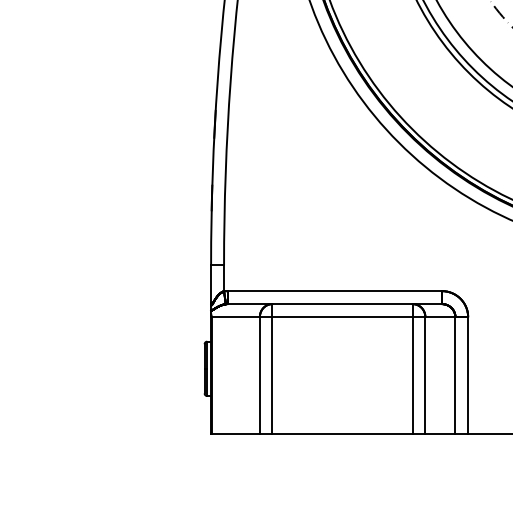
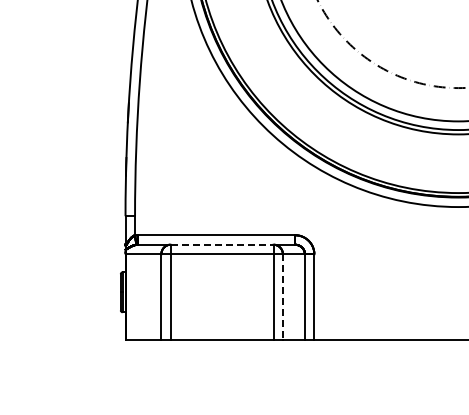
line: (343, 303) -> (222, 244), solid -> dashed
line: (424, 375) -> (282, 297), solid -> dashed

